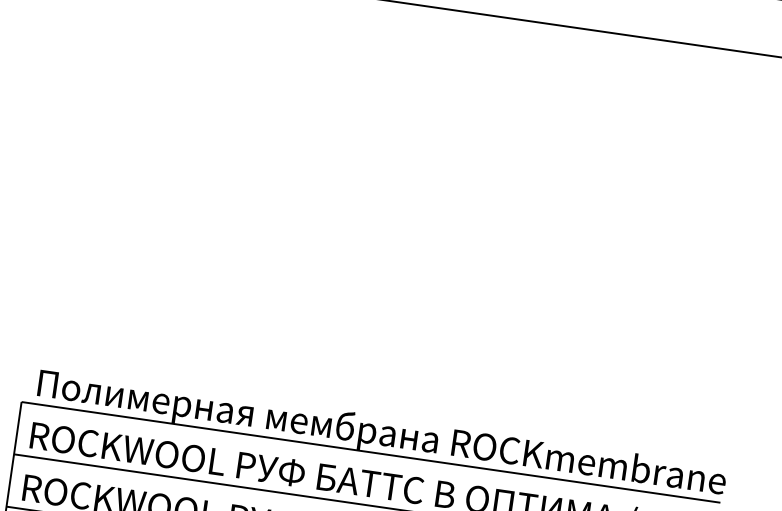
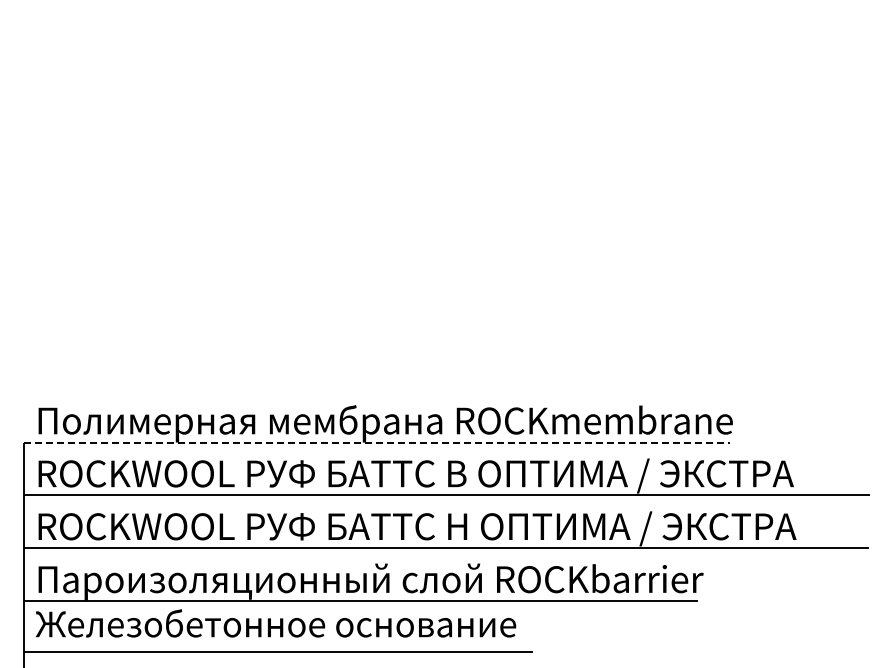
line: (371, 452) -> (377, 442), solid -> dashed

